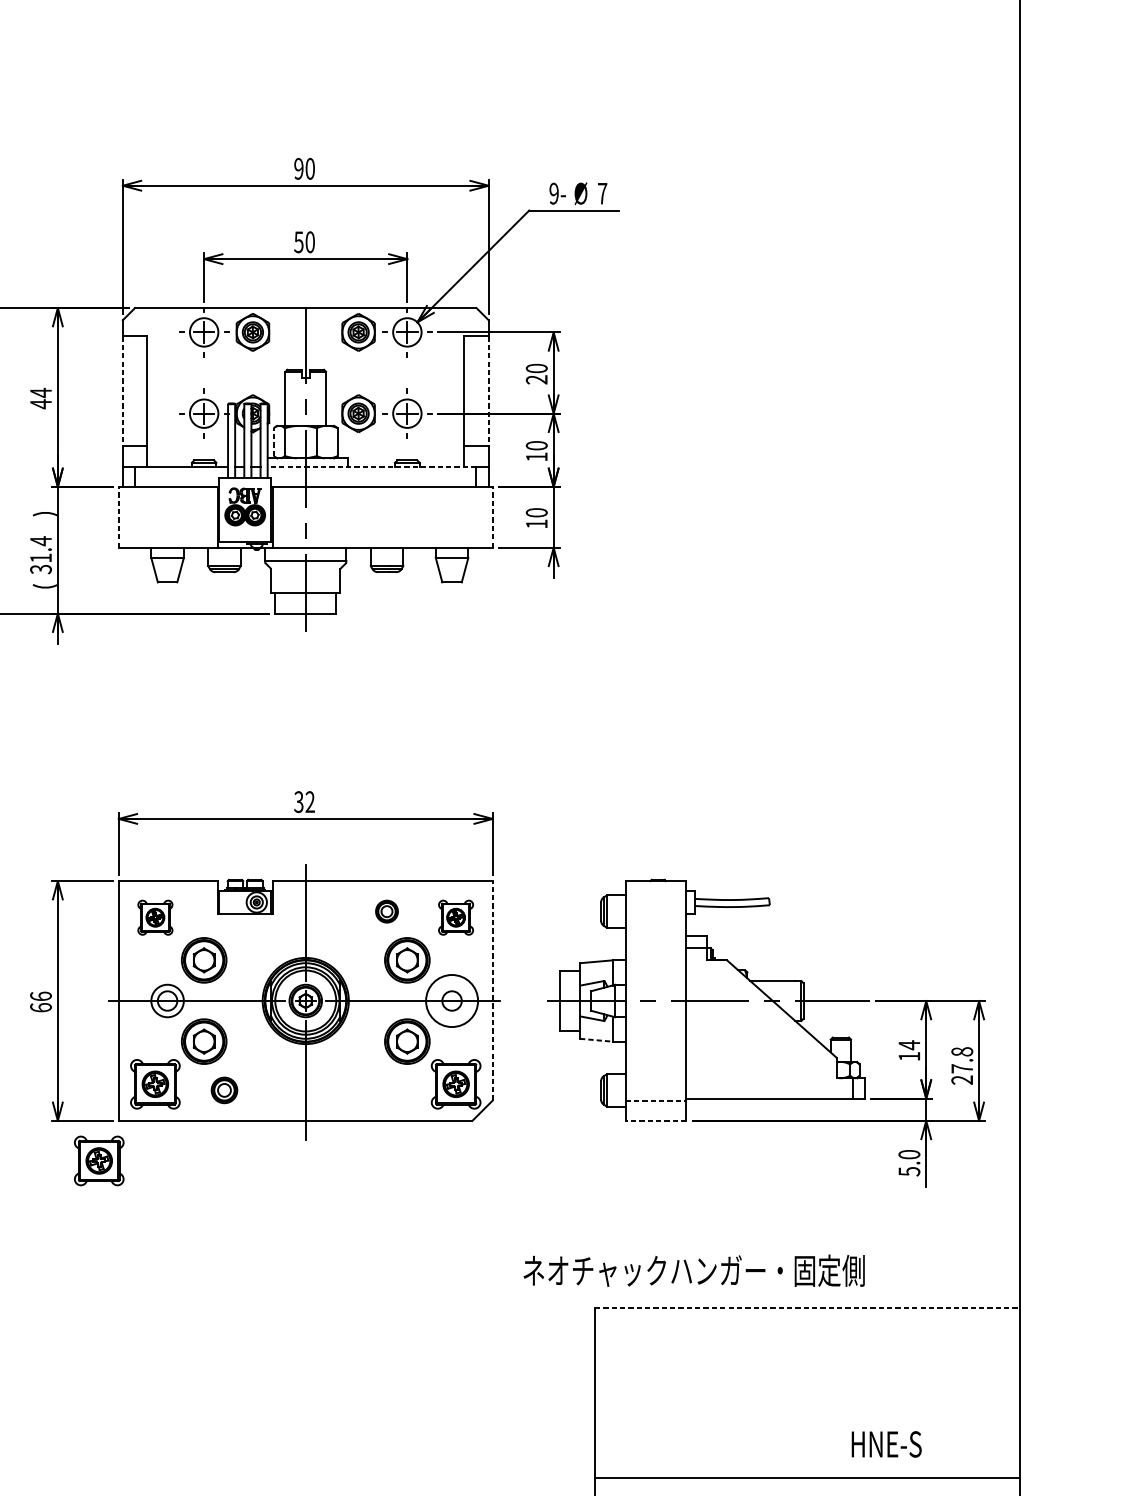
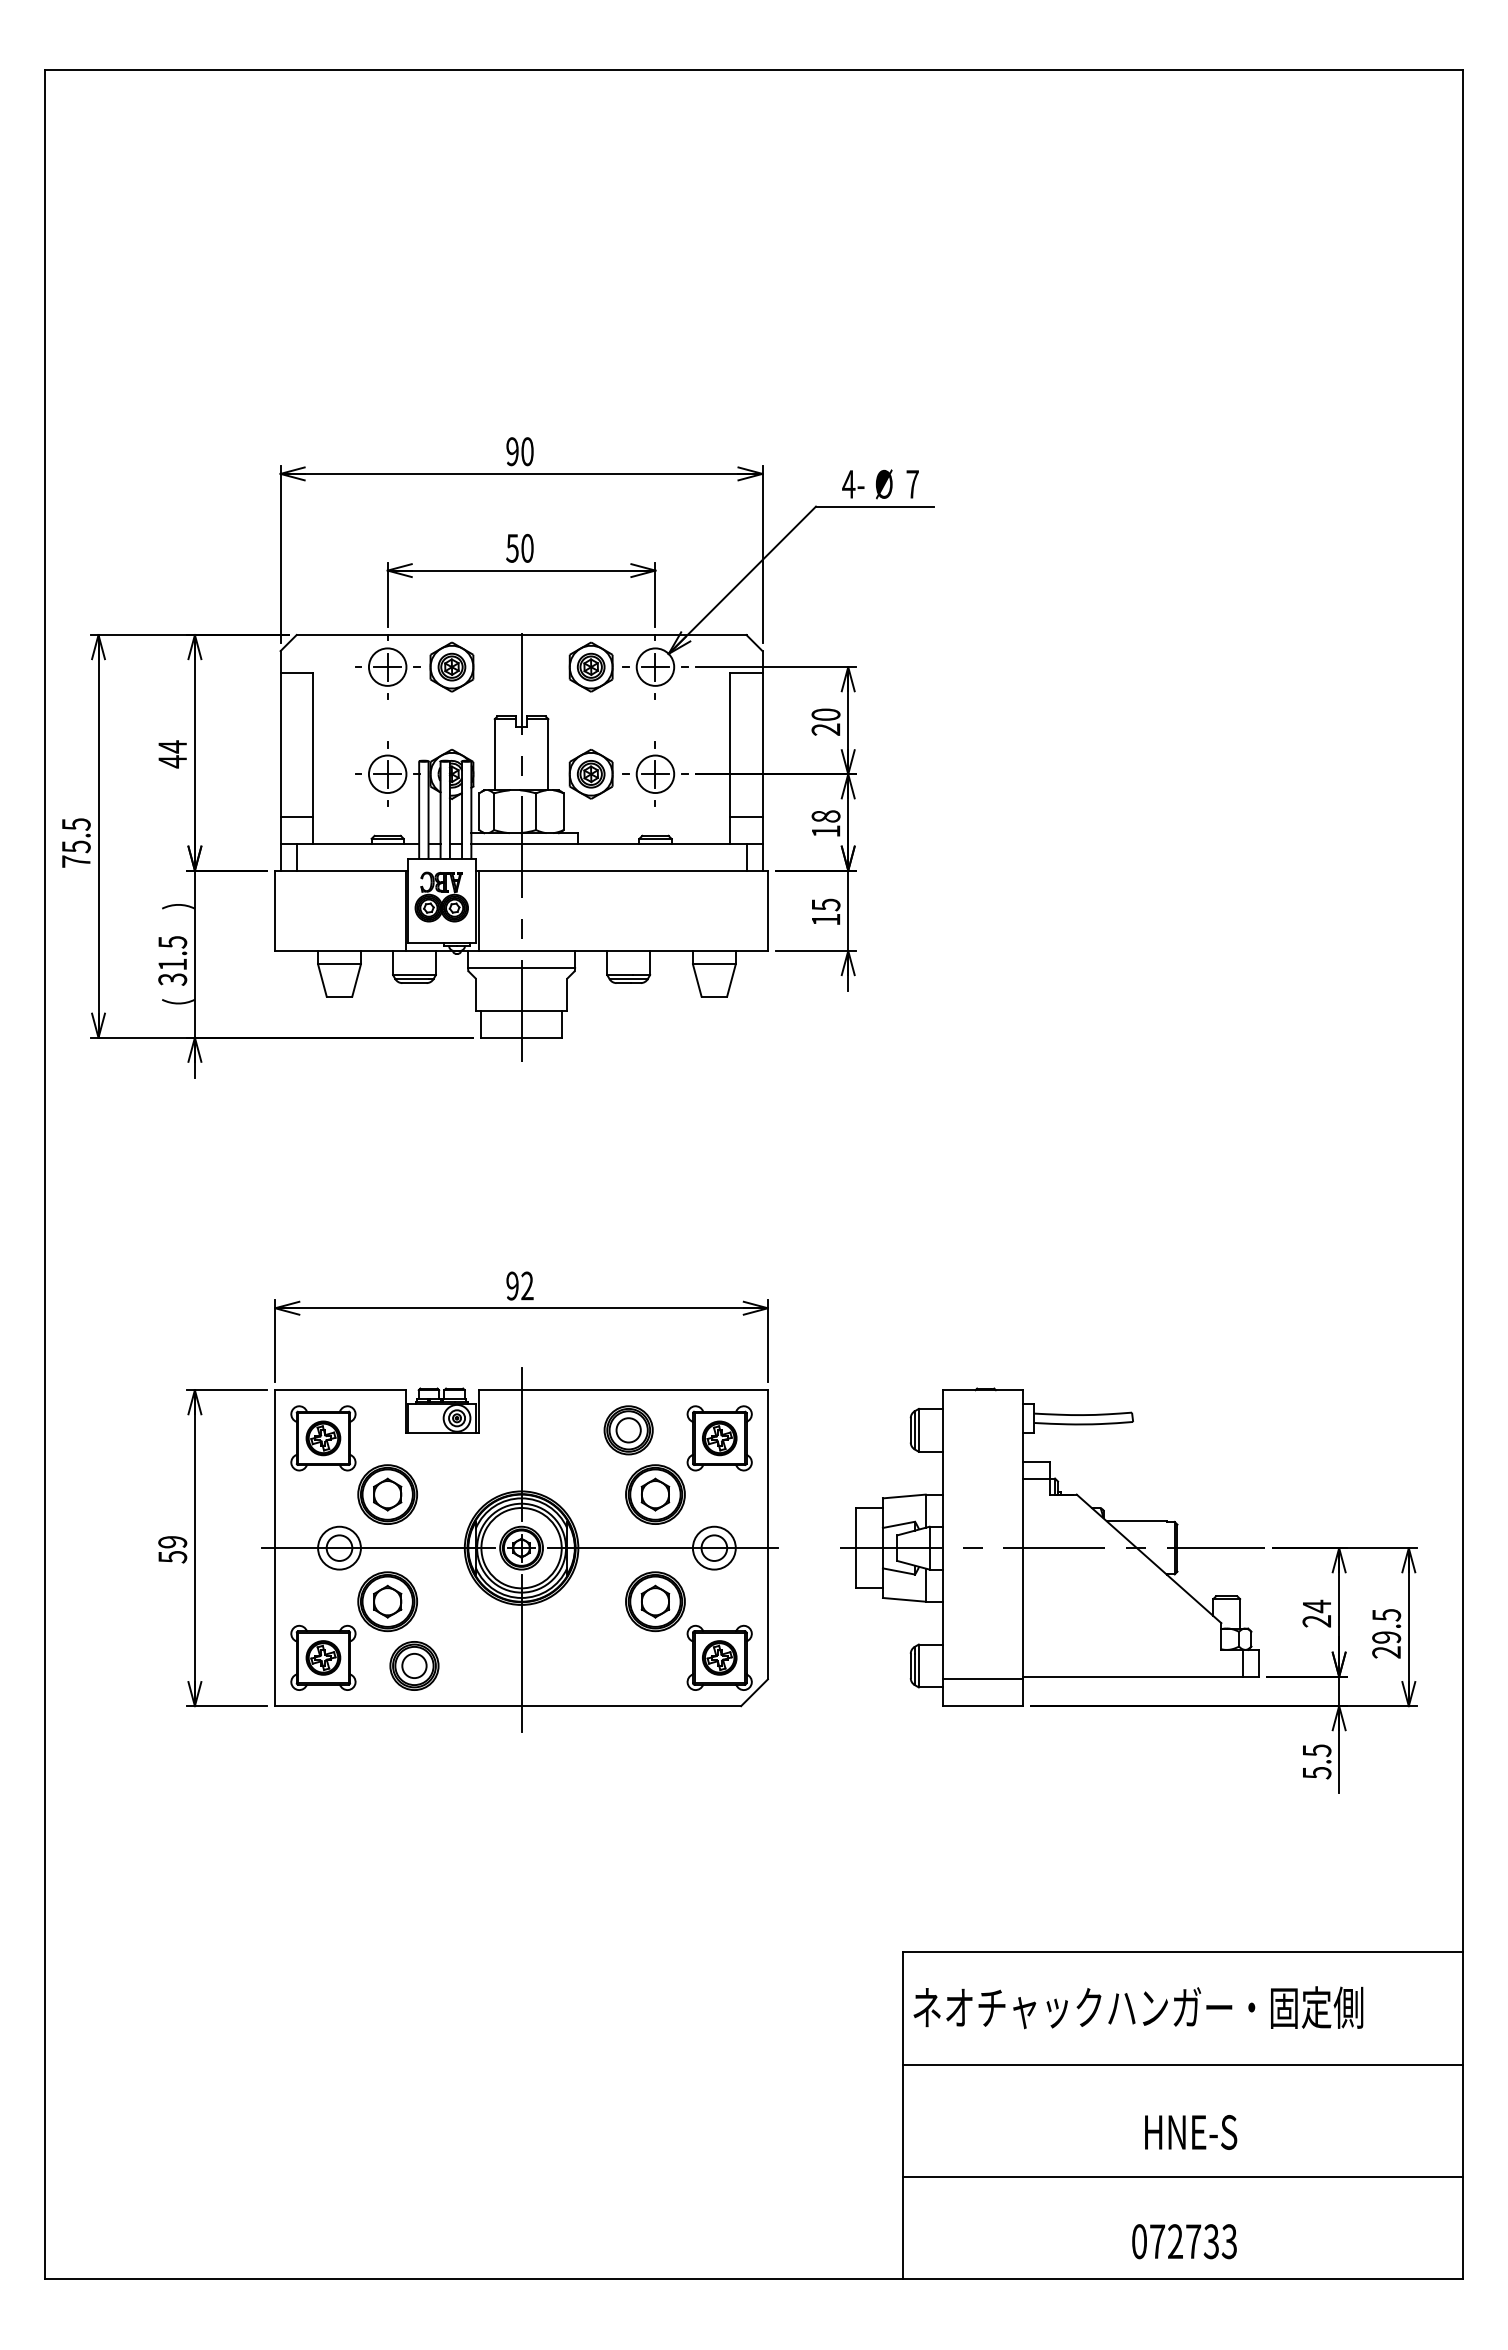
text: (553, 193) -> (848, 483), 9- -> 4-
line: (122, 391) -> (280, 745), dashed -> solid
line: (488, 391) -> (762, 745), dashed -> solid
line: (273, 441) -> (479, 811), dashed -> solid
text: (537, 445) -> (826, 816), 10 -> 18
line: (371, 466) -> (608, 843), dashed -> solid
text: (536, 512) -> (825, 904), 10 -> 15
line: (119, 517) -> (275, 910), dashed -> solid
line: (492, 517) -> (767, 910), dashed -> solid
text: (40, 541) -> (172, 942), 31.4 -> 31.5
text: (298, 801) -> (512, 1285), 32 -> 92
part: (386, 911) -> (628, 1430), size x1.67
part: (155, 917) -> (323, 1438), size x1.43
part: (455, 917) -> (719, 1438), size x1.43
line: (492, 990) -> (767, 1534), dashed -> solid
circle: (451, 1000) -> (713, 1547), size x0.62
text: (40, 1002) -> (172, 1549), 66 -> 59
line: (596, 1039) -> (904, 1599), dashed -> solid
text: (909, 1056) -> (1316, 1621), 14 -> 24
text: (962, 1060) -> (1386, 1626), 27.8 -> 29.5
part: (224, 1090) -> (414, 1665), size x1.43
line: (656, 1100) -> (983, 1679), dashed -> solid
line: (655, 1121) -> (982, 1706), dashed -> solid
text: (909, 1154) -> (1316, 1750), 5.0 -> 5.5
part: (99, 1160) -> (249, 1758), removed
text: (694, 1270) -> (1138, 2007), moved
line: (808, 1307) -> (1183, 1952), dashed -> solid
line: (807, 1392) -> (1182, 2064), added
text: (887, 1444) -> (1191, 2132), moved

